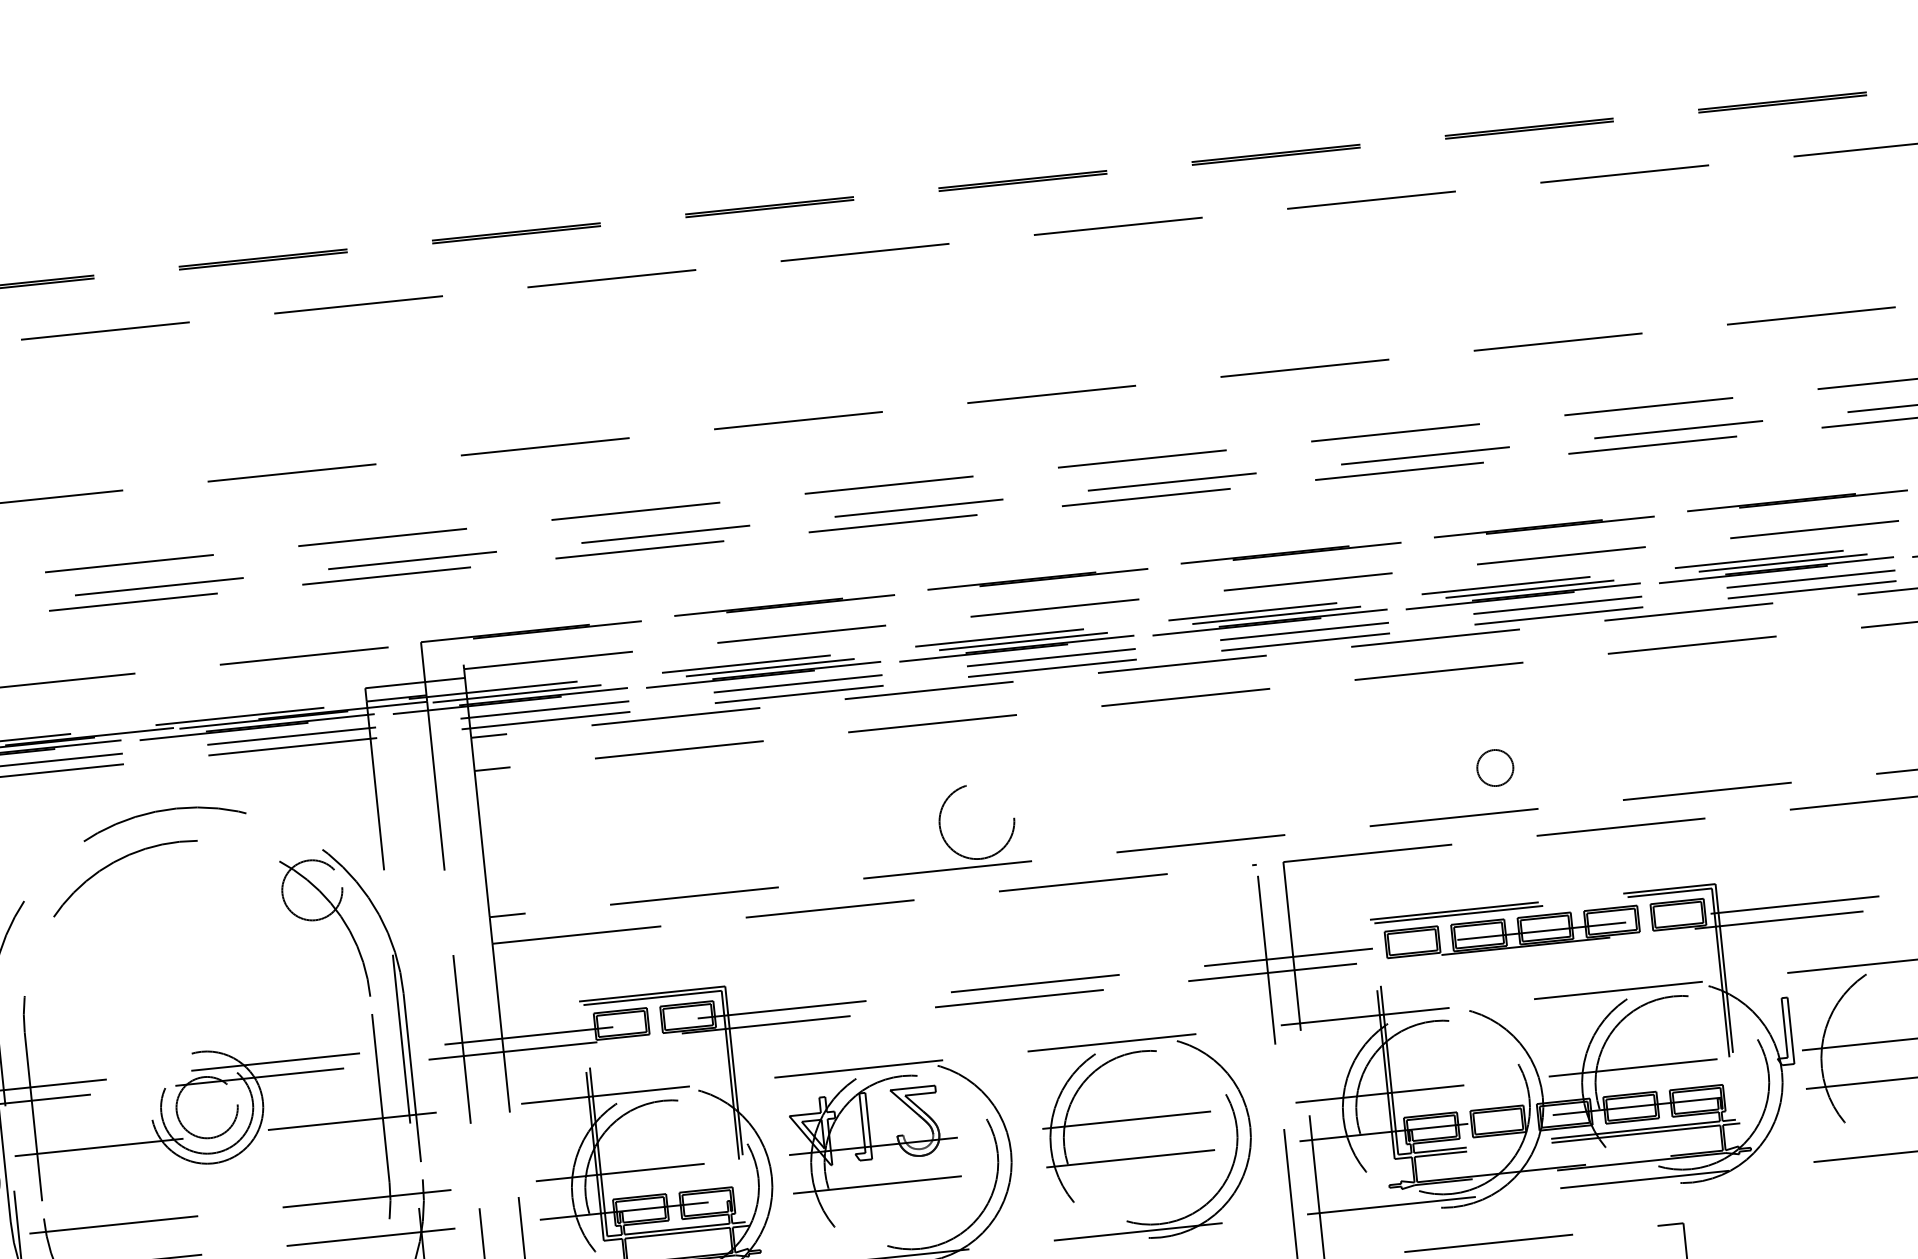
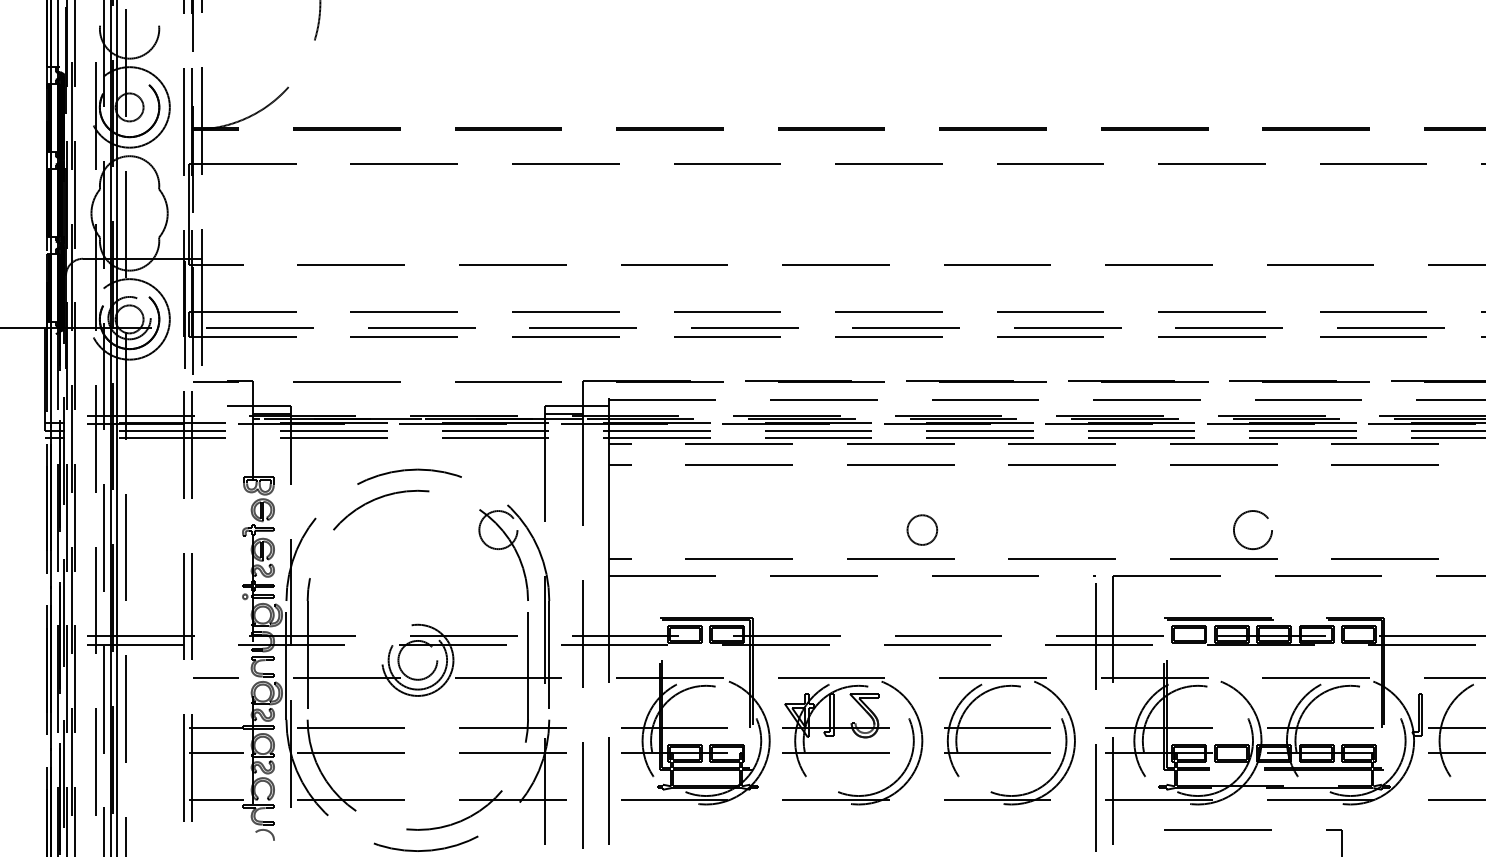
circle: (1494, 767) -> (1252, 529), size x1.67
circle: (977, 820) -> (922, 529), size x0.62

